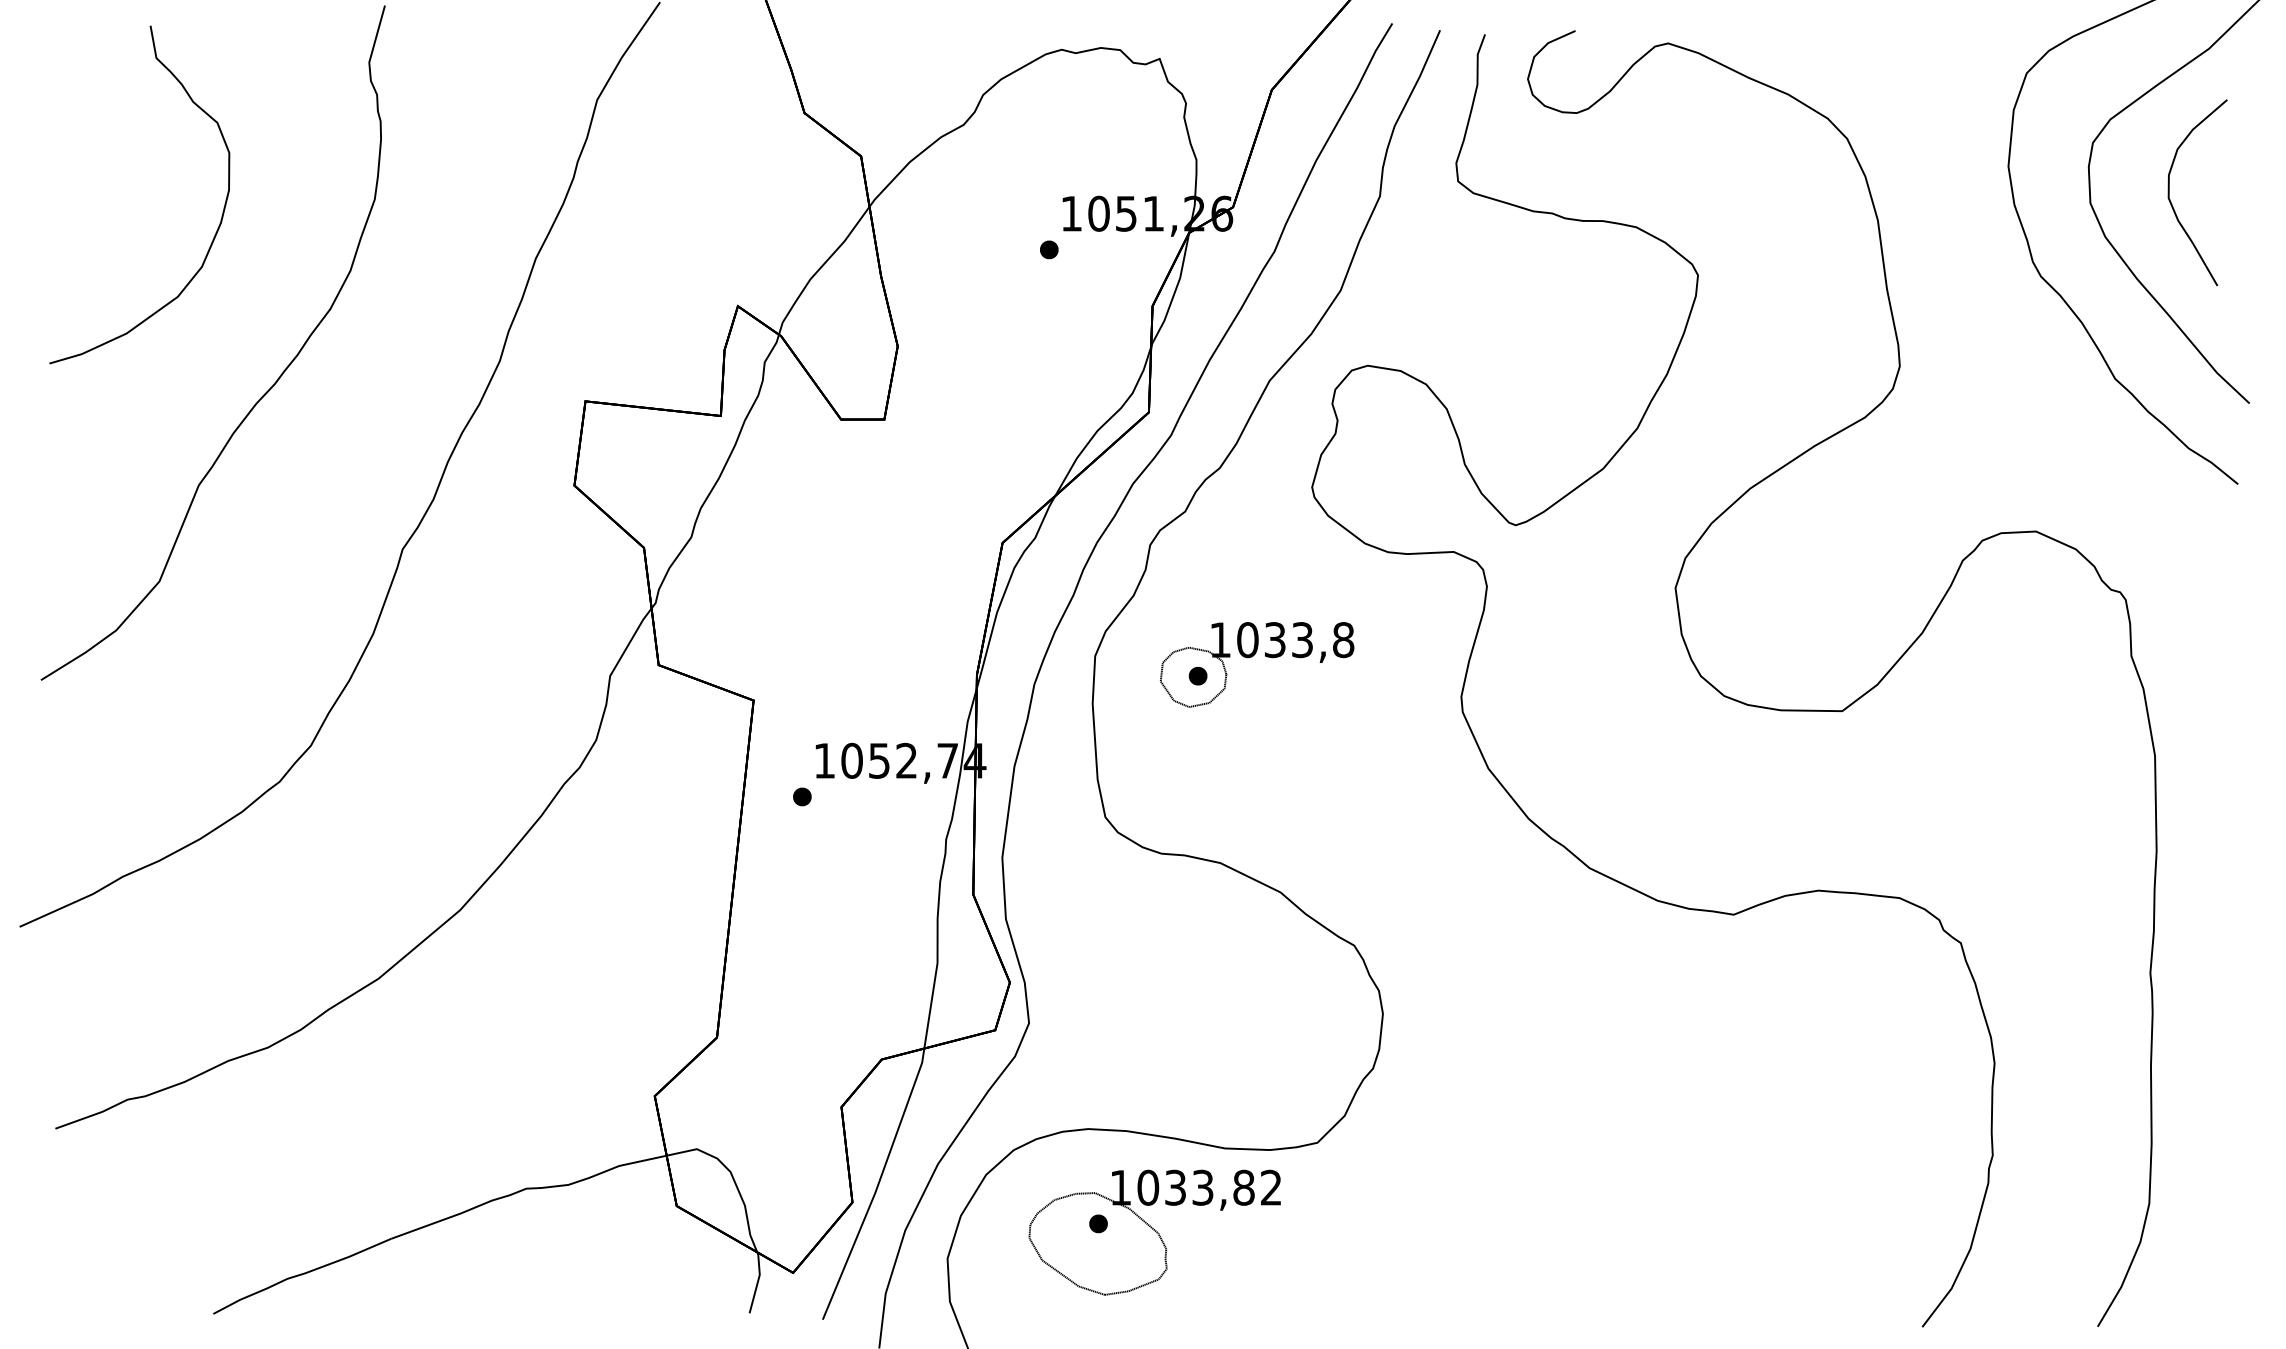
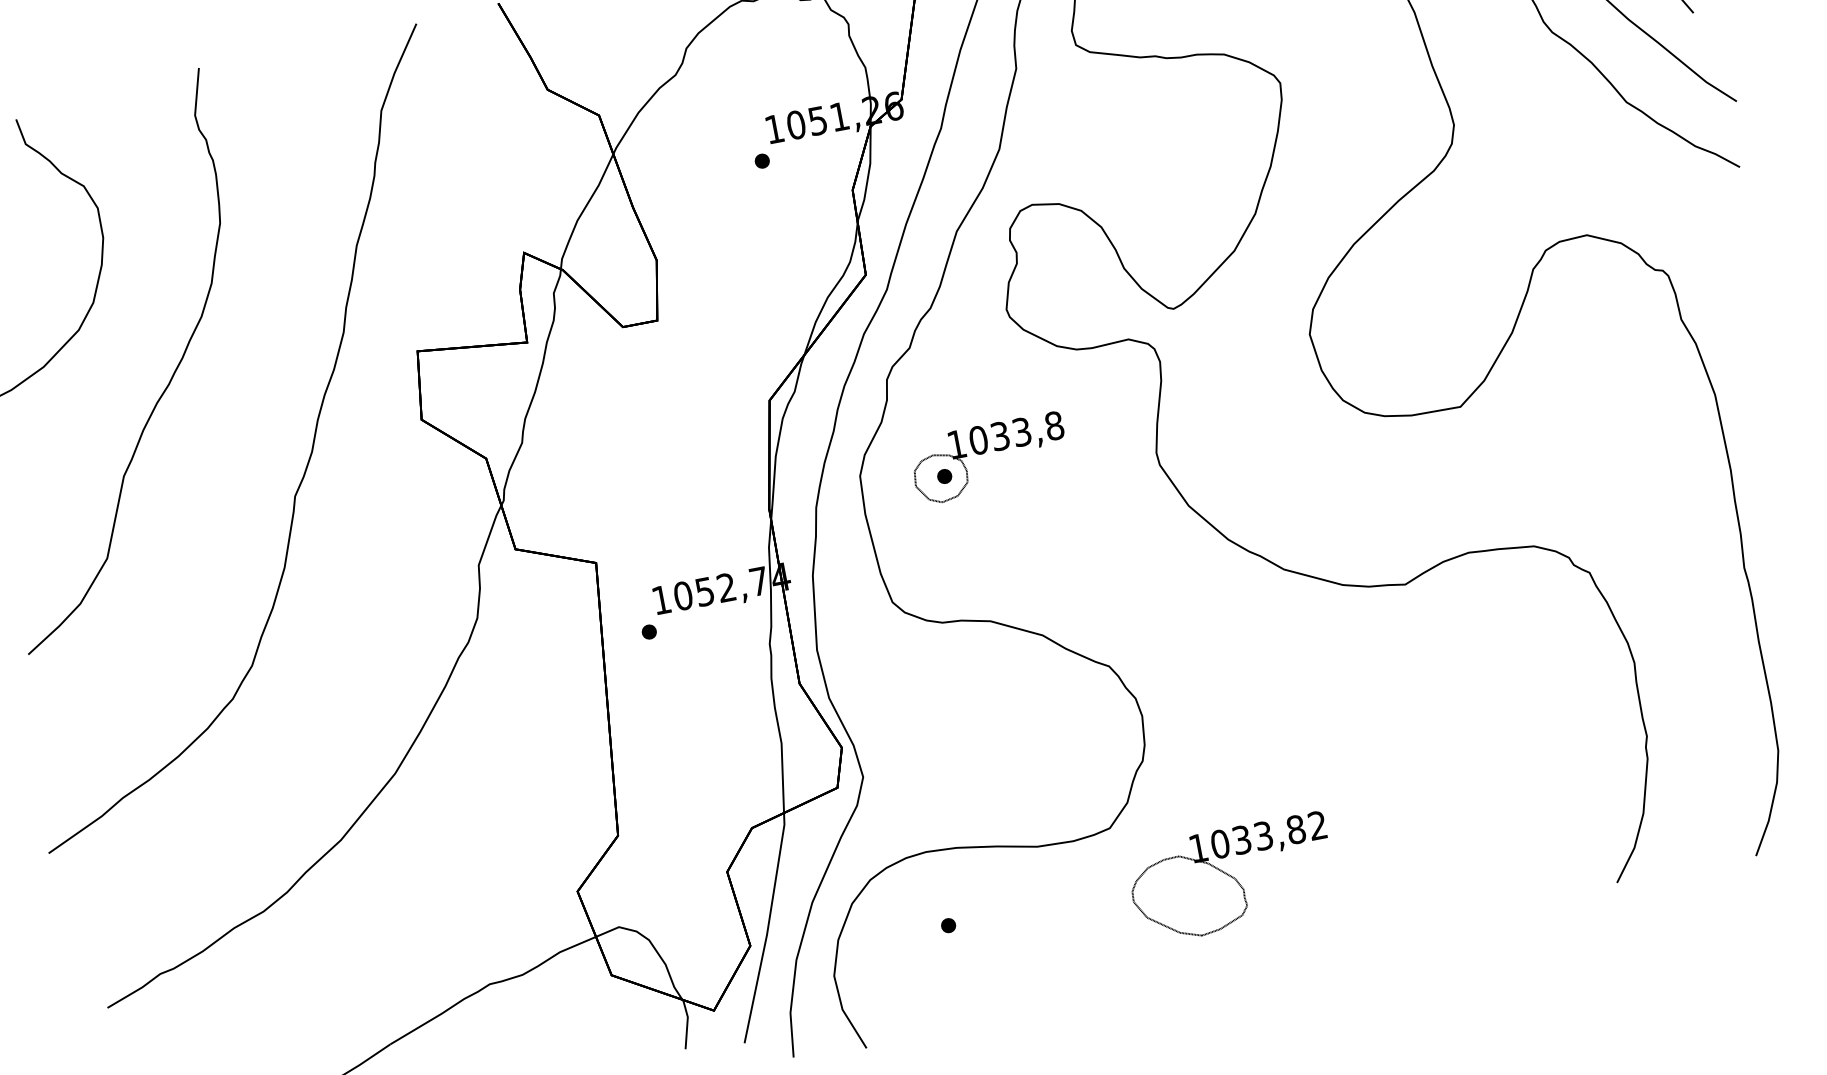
part: (1154, 1232) -> (1232, 878), moved

